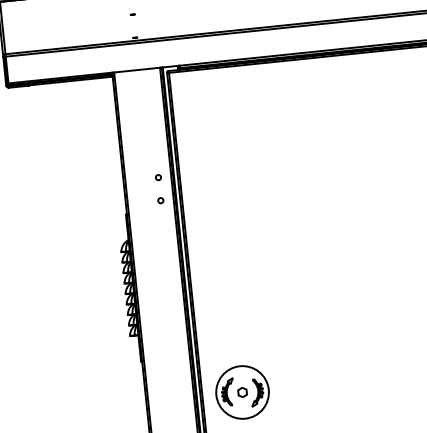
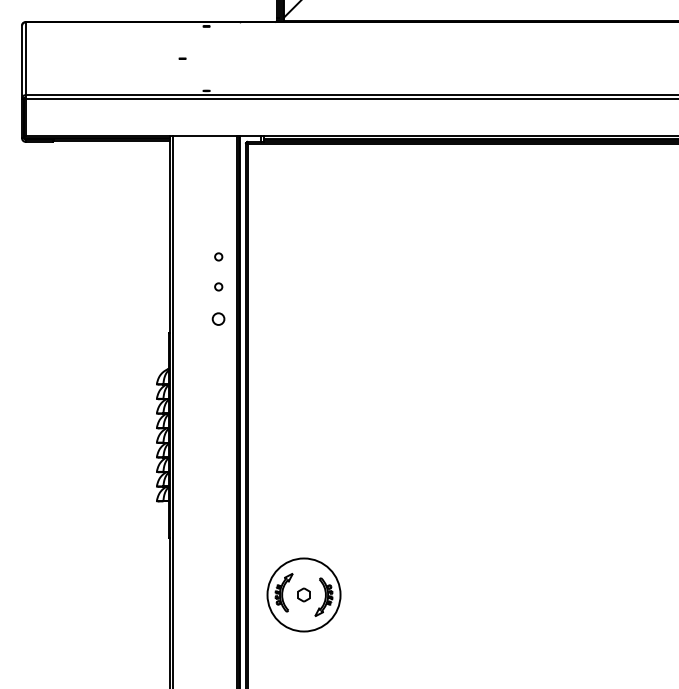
part: (132, 14) -> (182, 58), moved
circle: (156, 155) -> (218, 256), added
circle: (160, 200) -> (218, 318), size x1.6

